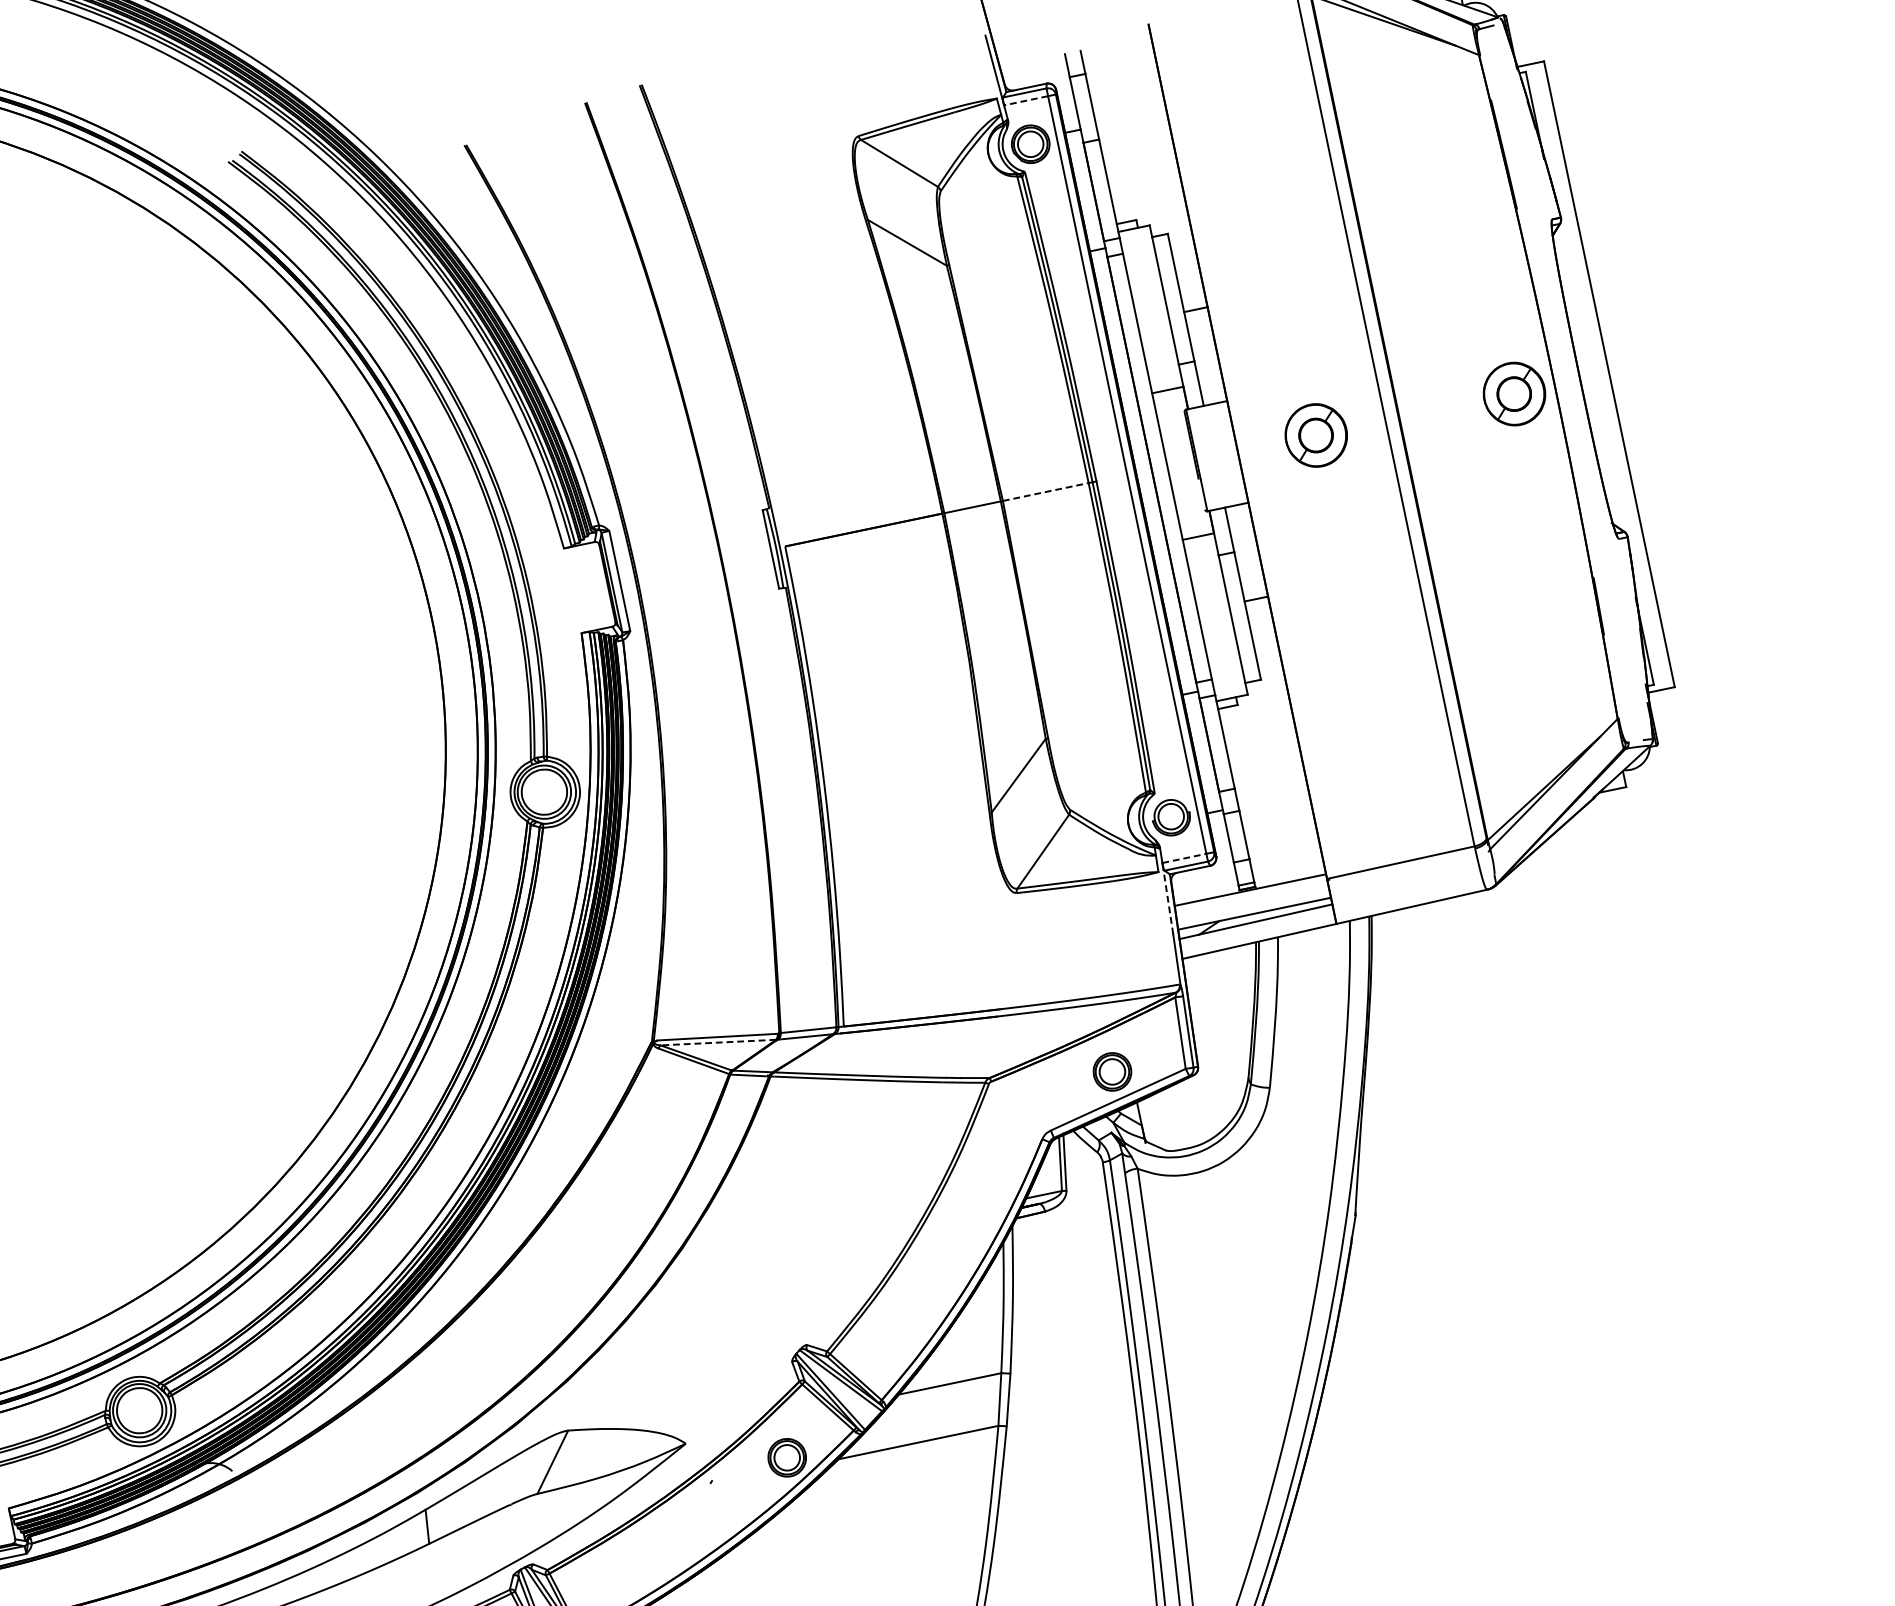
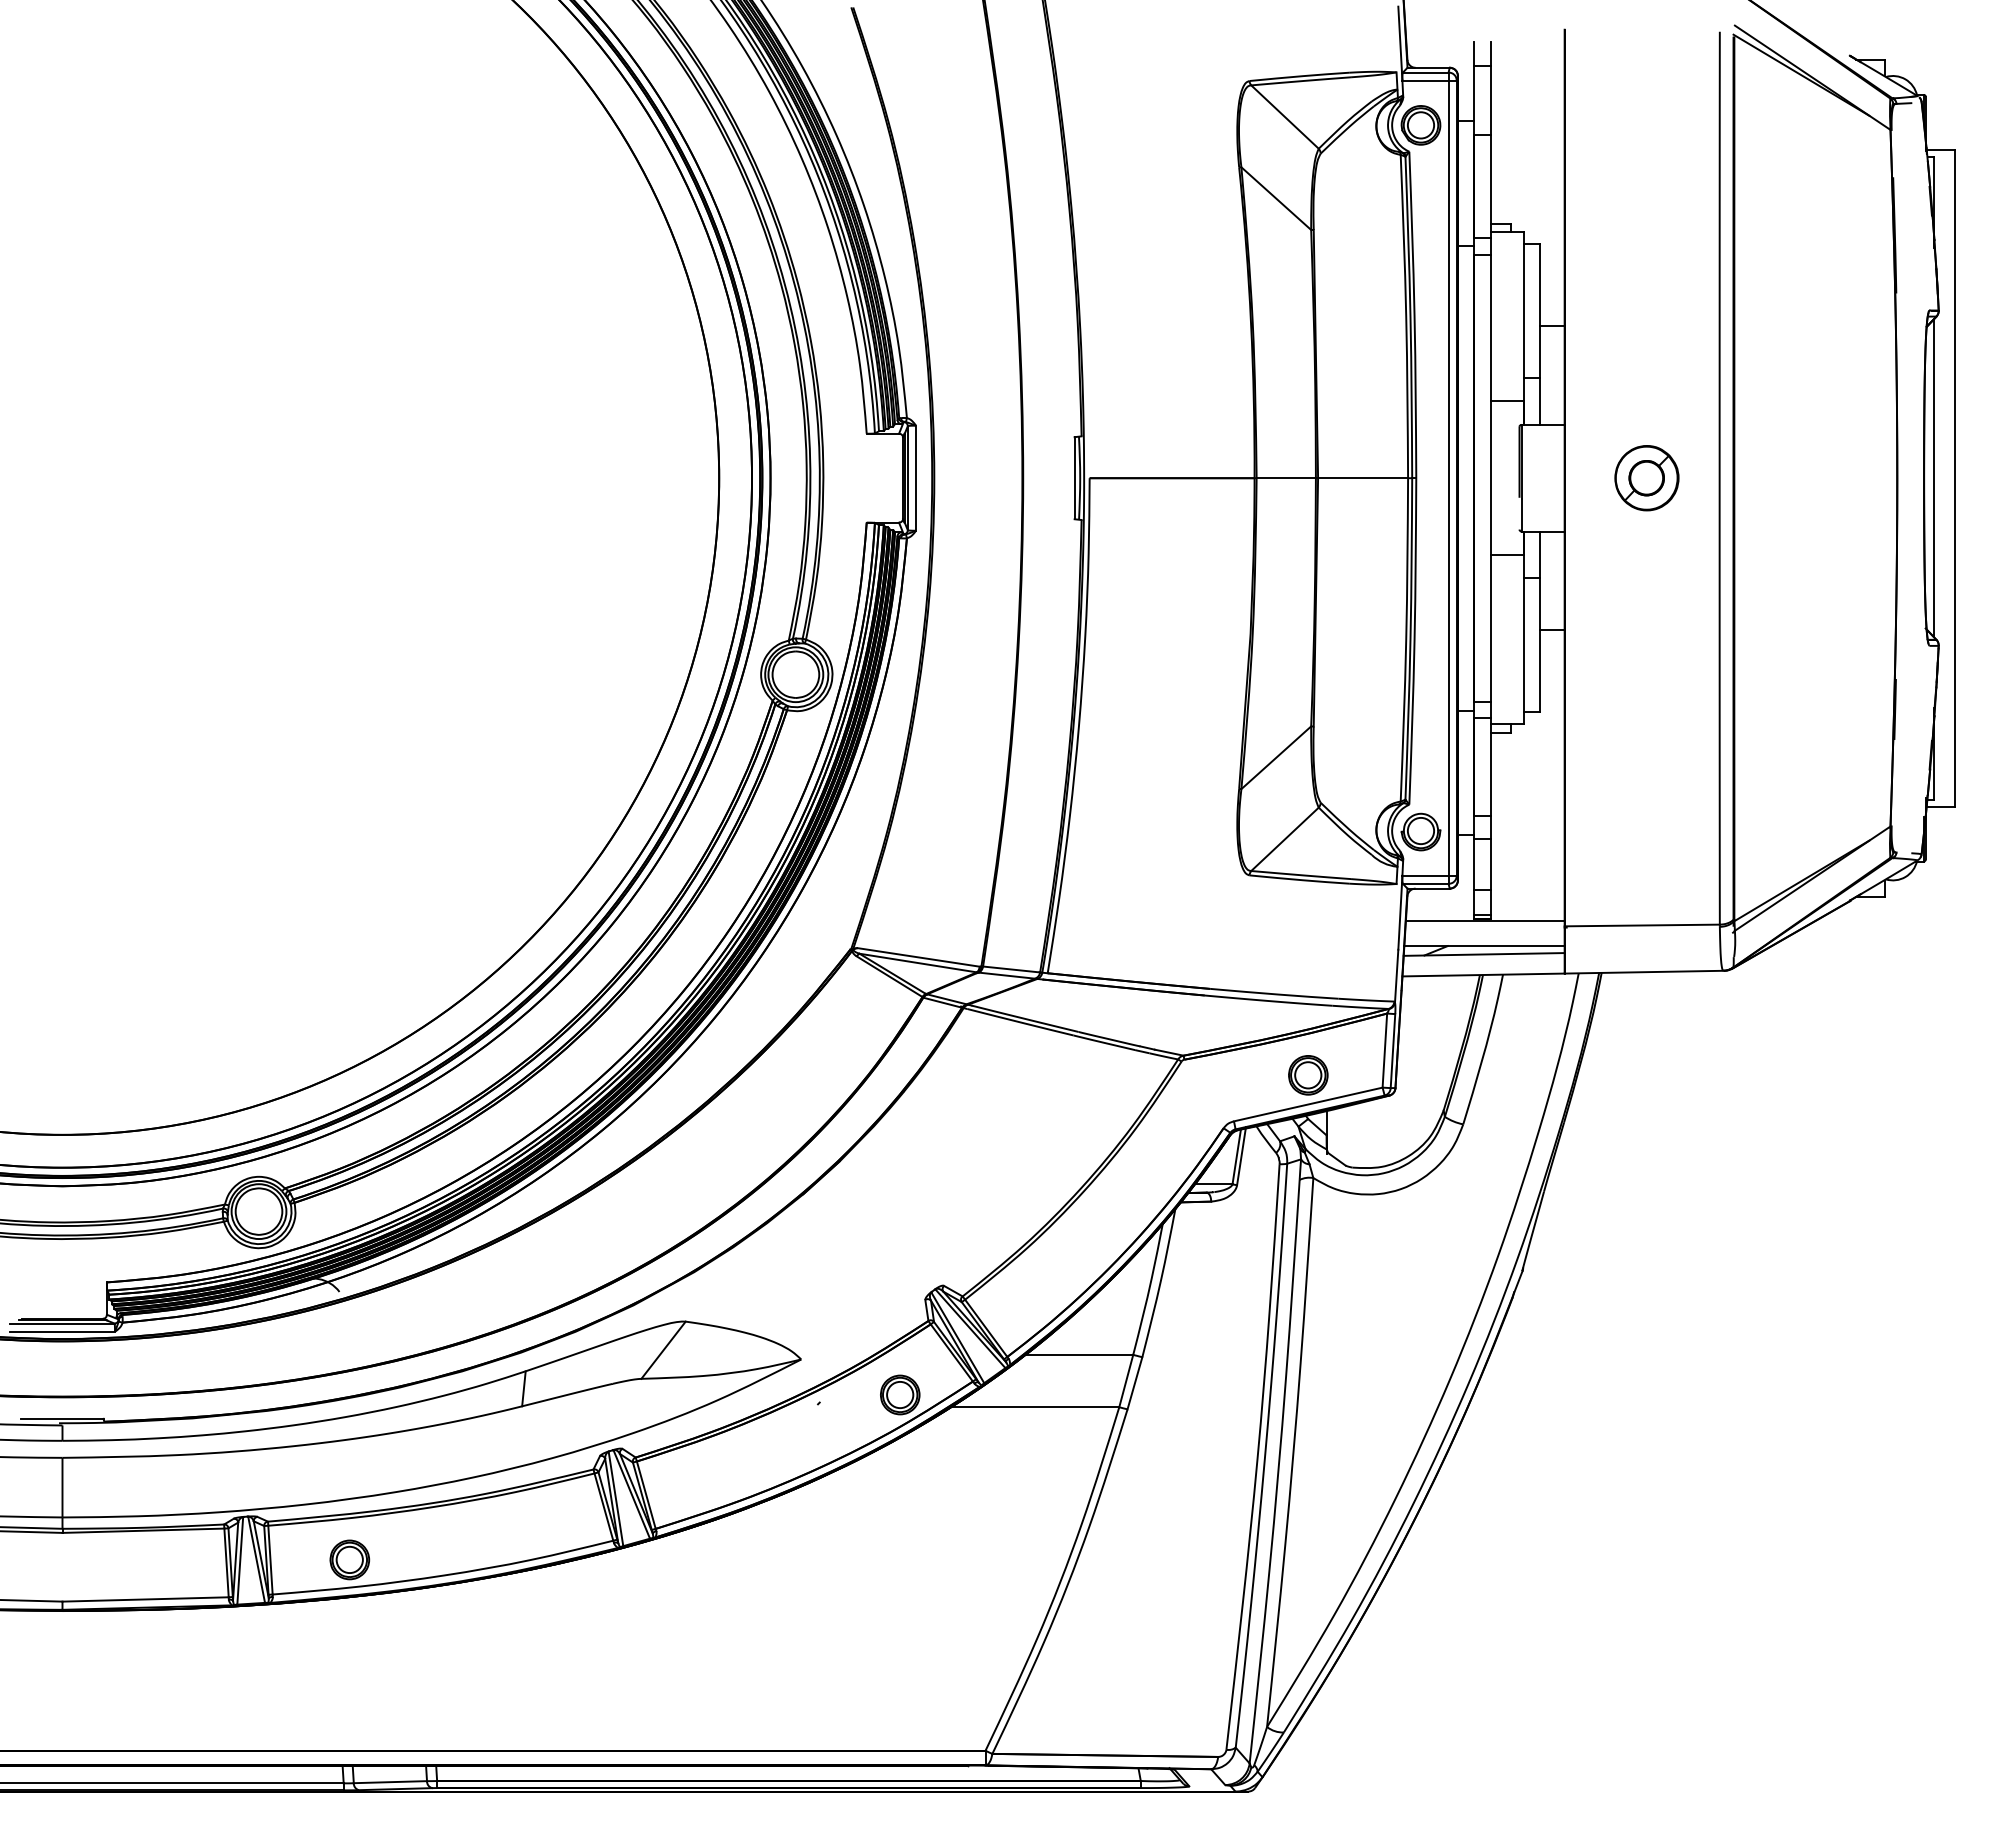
line: (1026, 100) -> (1425, 80), dashed -> solid
line: (1590, 378) -> (1934, 478), added
part: (1514, 394) -> (1854, 478), removed
line: (1046, 492) -> (1363, 478), dashed -> solid
line: (1184, 858) -> (1425, 875), dashed -> solid
line: (1168, 901) -> (1400, 915), dashed -> solid
line: (717, 1042) -> (917, 962), dashed -> solid

